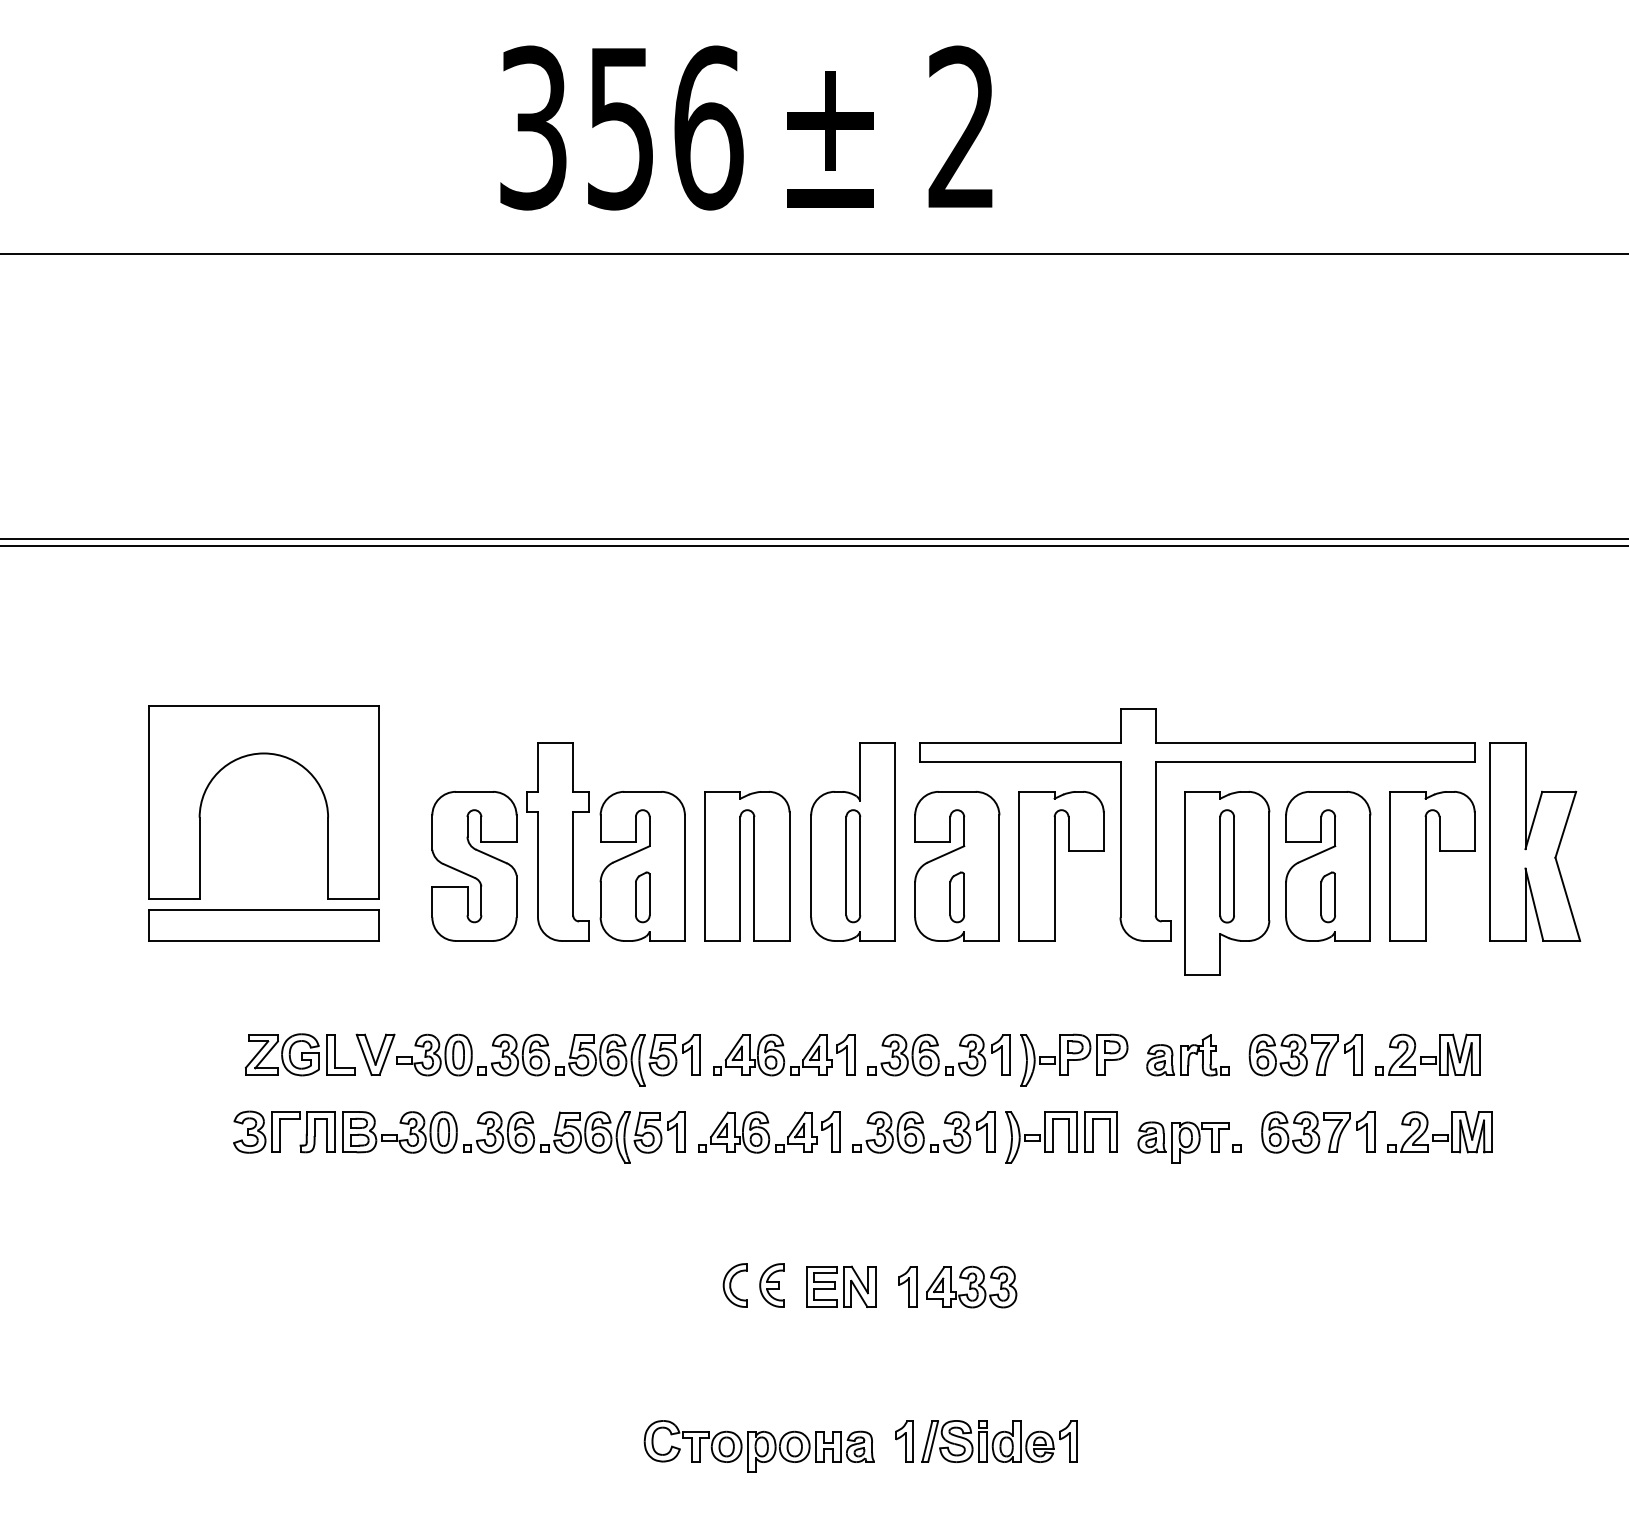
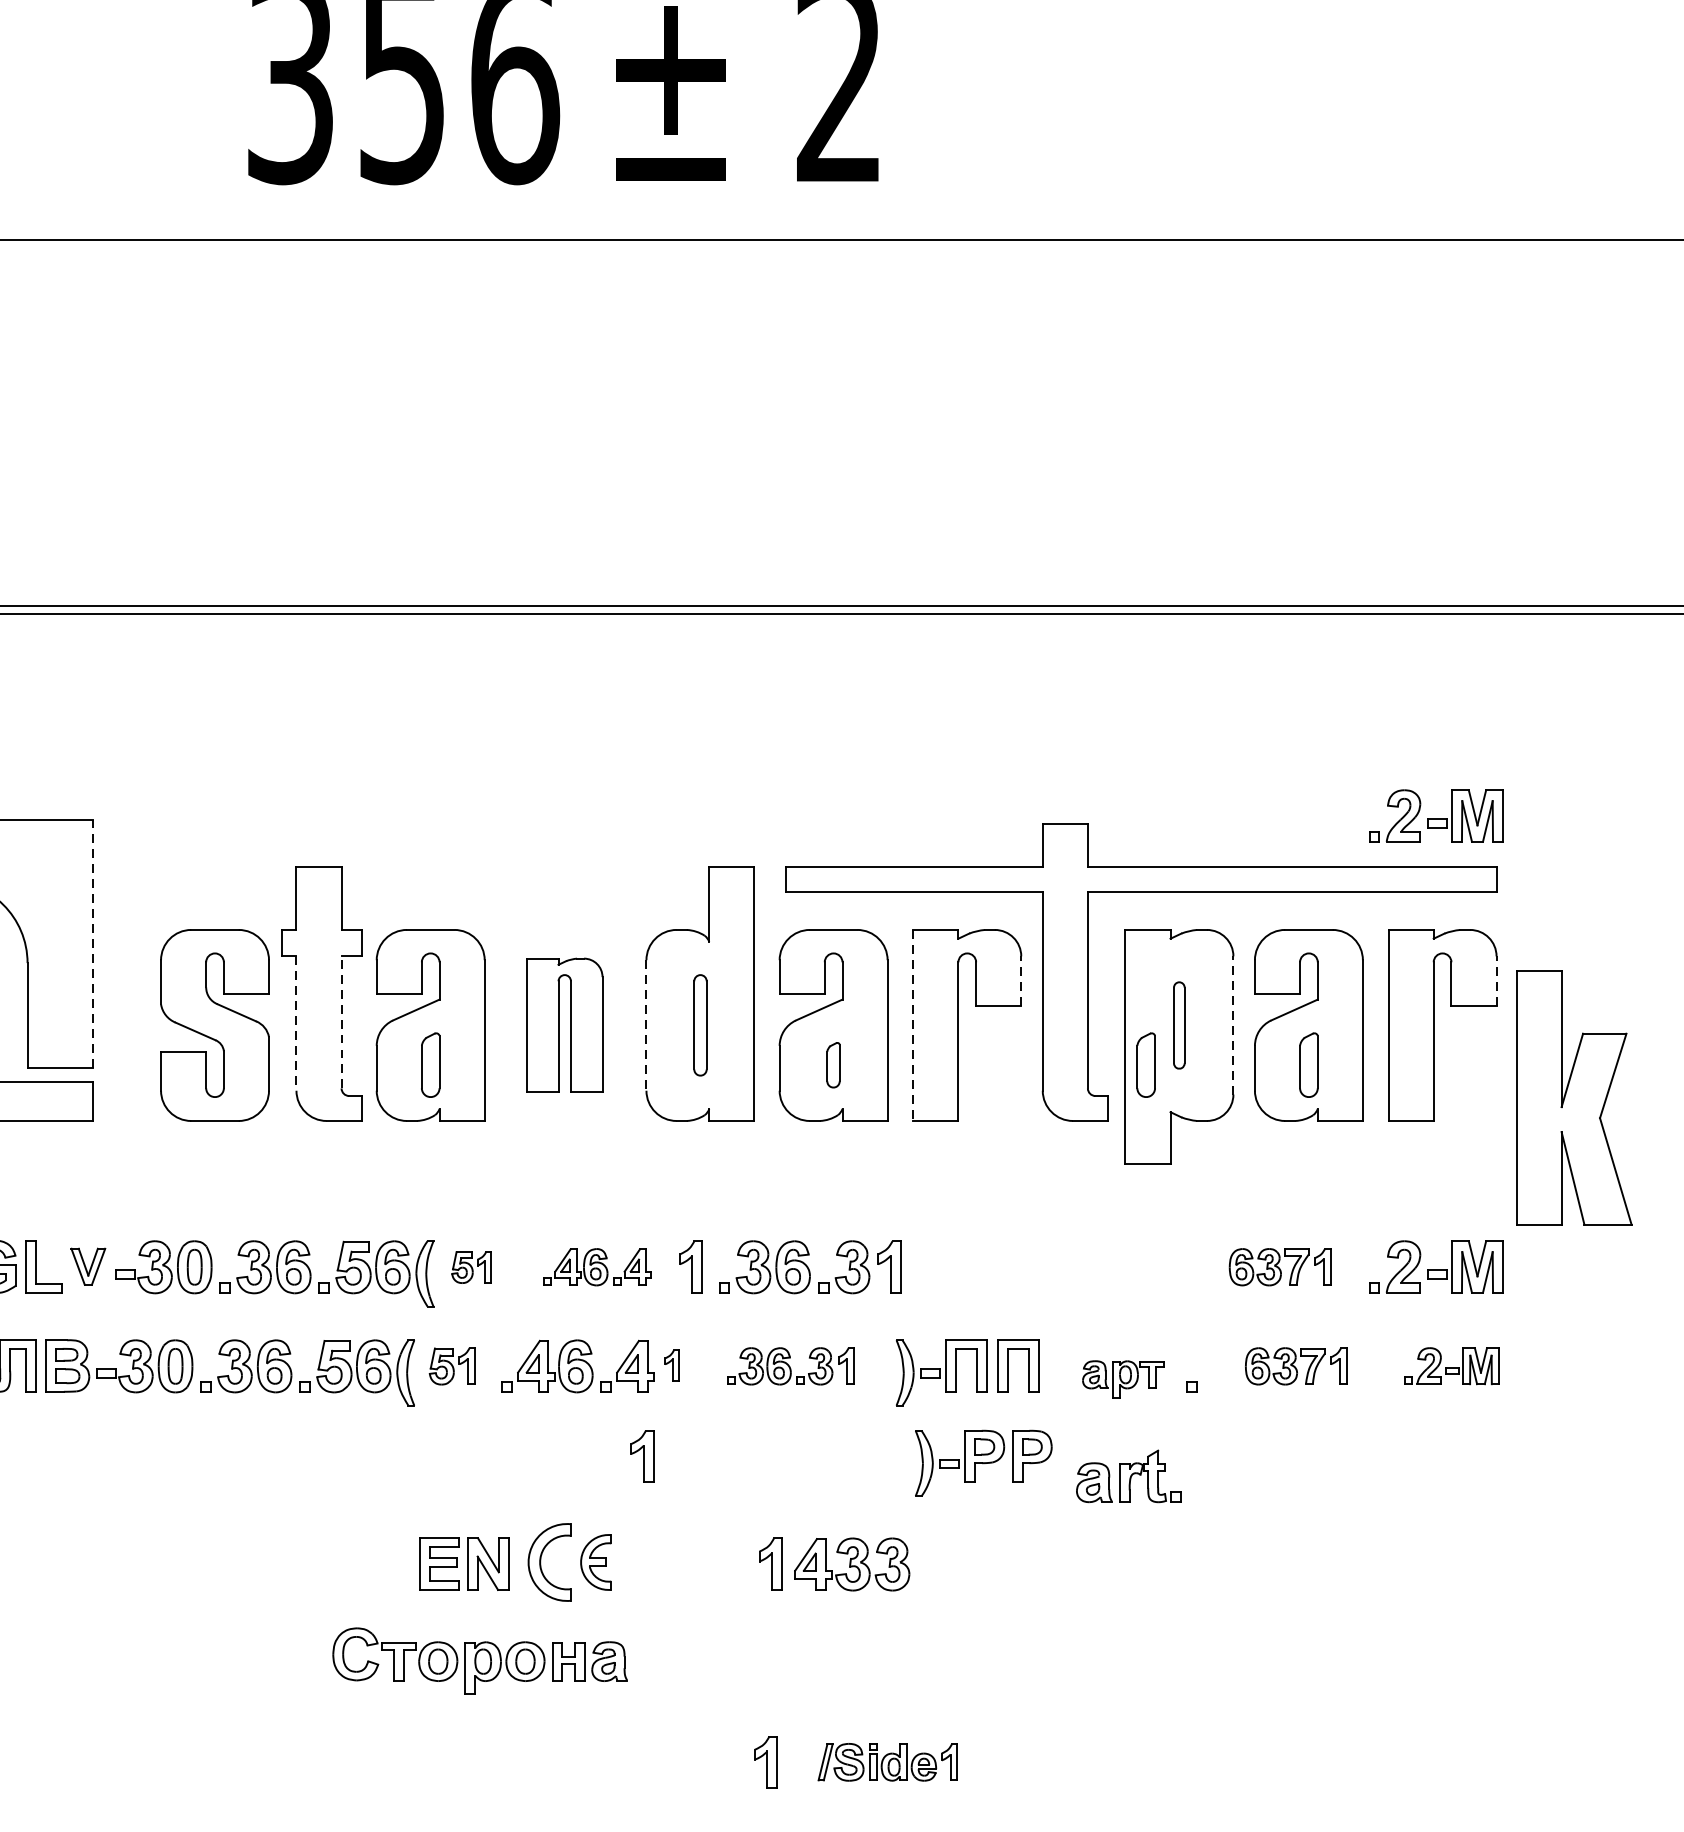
part: (1427, 702) -> (1436, 815), added
line: (379, 802) -> (93, 943), solid -> dashed
line: (1103, 831) -> (1020, 980), solid -> dashed
line: (1474, 831) -> (1496, 980), solid -> dashed
part: (1535, 841) -> (1574, 1097), moved
line: (573, 863) -> (341, 1021), solid -> dashed
line: (538, 864) -> (297, 1023), solid -> dashed
part: (747, 866) -> (564, 1025), size x0.7
line: (811, 866) -> (646, 1025), solid -> dashed
part: (853, 866) -> (700, 1025), size x0.7
line: (1019, 866) -> (913, 1025), solid -> dashed
part: (1226, 866) -> (1178, 1025), size x0.6
line: (1269, 866) -> (1233, 1025), solid -> dashed
part: (956, 897) -> (832, 1065), size x0.7
part: (1200, 897) -> (1145, 1065), added
part: (375, 1054) -> (88, 1266), size x0.7
part: (772, 1054) -> (596, 1266), size x0.7
part: (1305, 1054) -> (1279, 1266), size x0.7
part: (674, 1055) -> (471, 1267), size x0.6
part: (1187, 1055) -> (1128, 1476), moved
part: (1074, 1059) -> (983, 1462), moved
part: (830, 1131) -> (671, 1365), size x0.6
part: (659, 1132) -> (452, 1366), size x0.7
part: (923, 1132) -> (790, 1366), size x0.7
part: (1318, 1132) -> (1296, 1366), size x0.7
part: (1439, 1132) -> (1451, 1366), size x0.7
part: (1183, 1142) -> (1123, 1379), size x0.7
part: (807, 1202) -> (641, 1456), added
part: (734, 1285) -> (548, 1562), size x1.4
part: (841, 1286) -> (464, 1563), moved
part: (999, 1441) -> (887, 1762), size x0.7
part: (758, 1446) -> (479, 1661), moved

